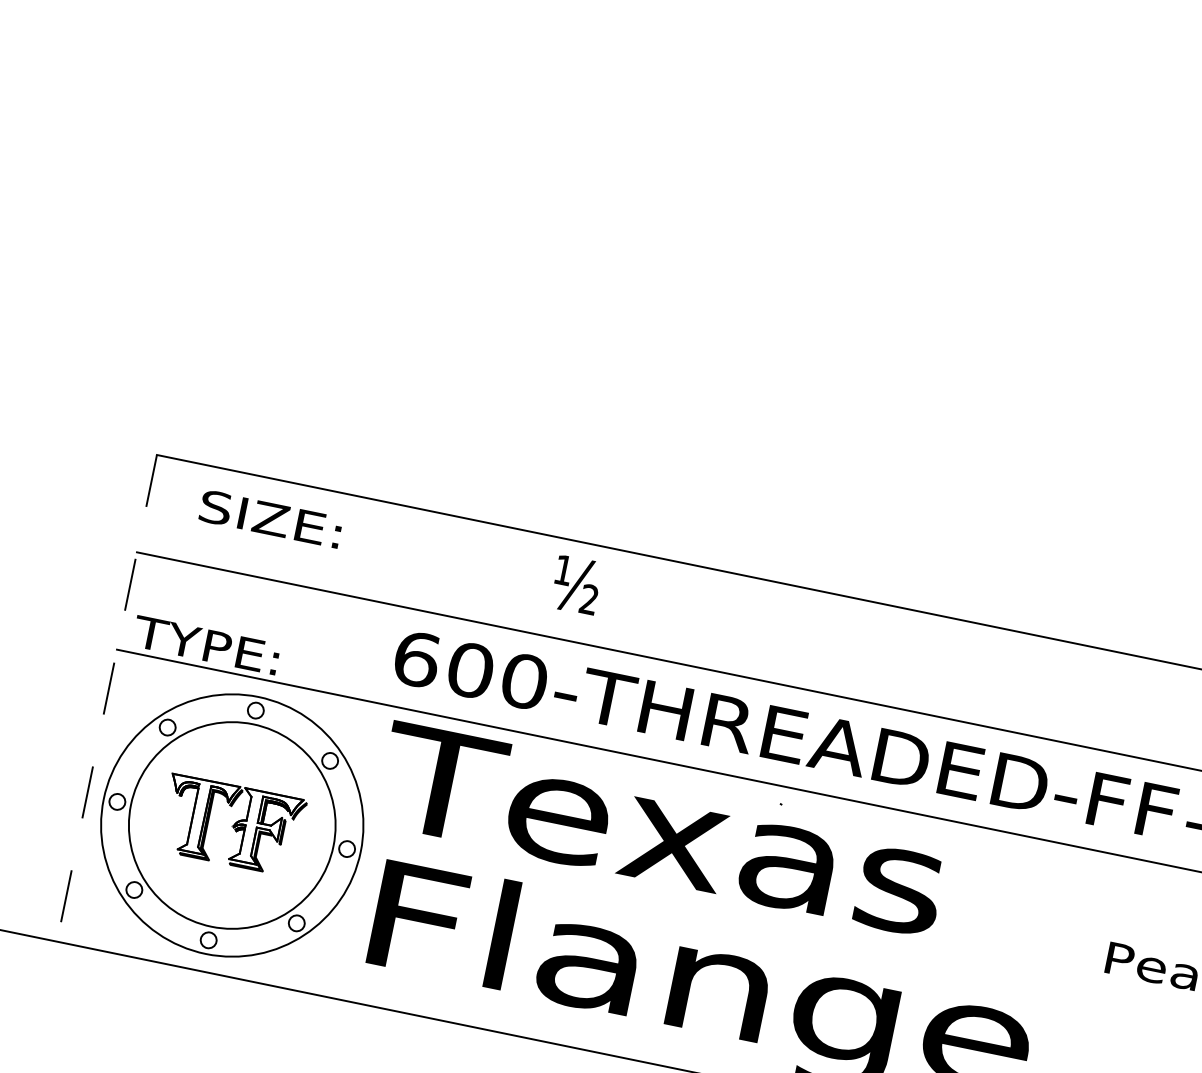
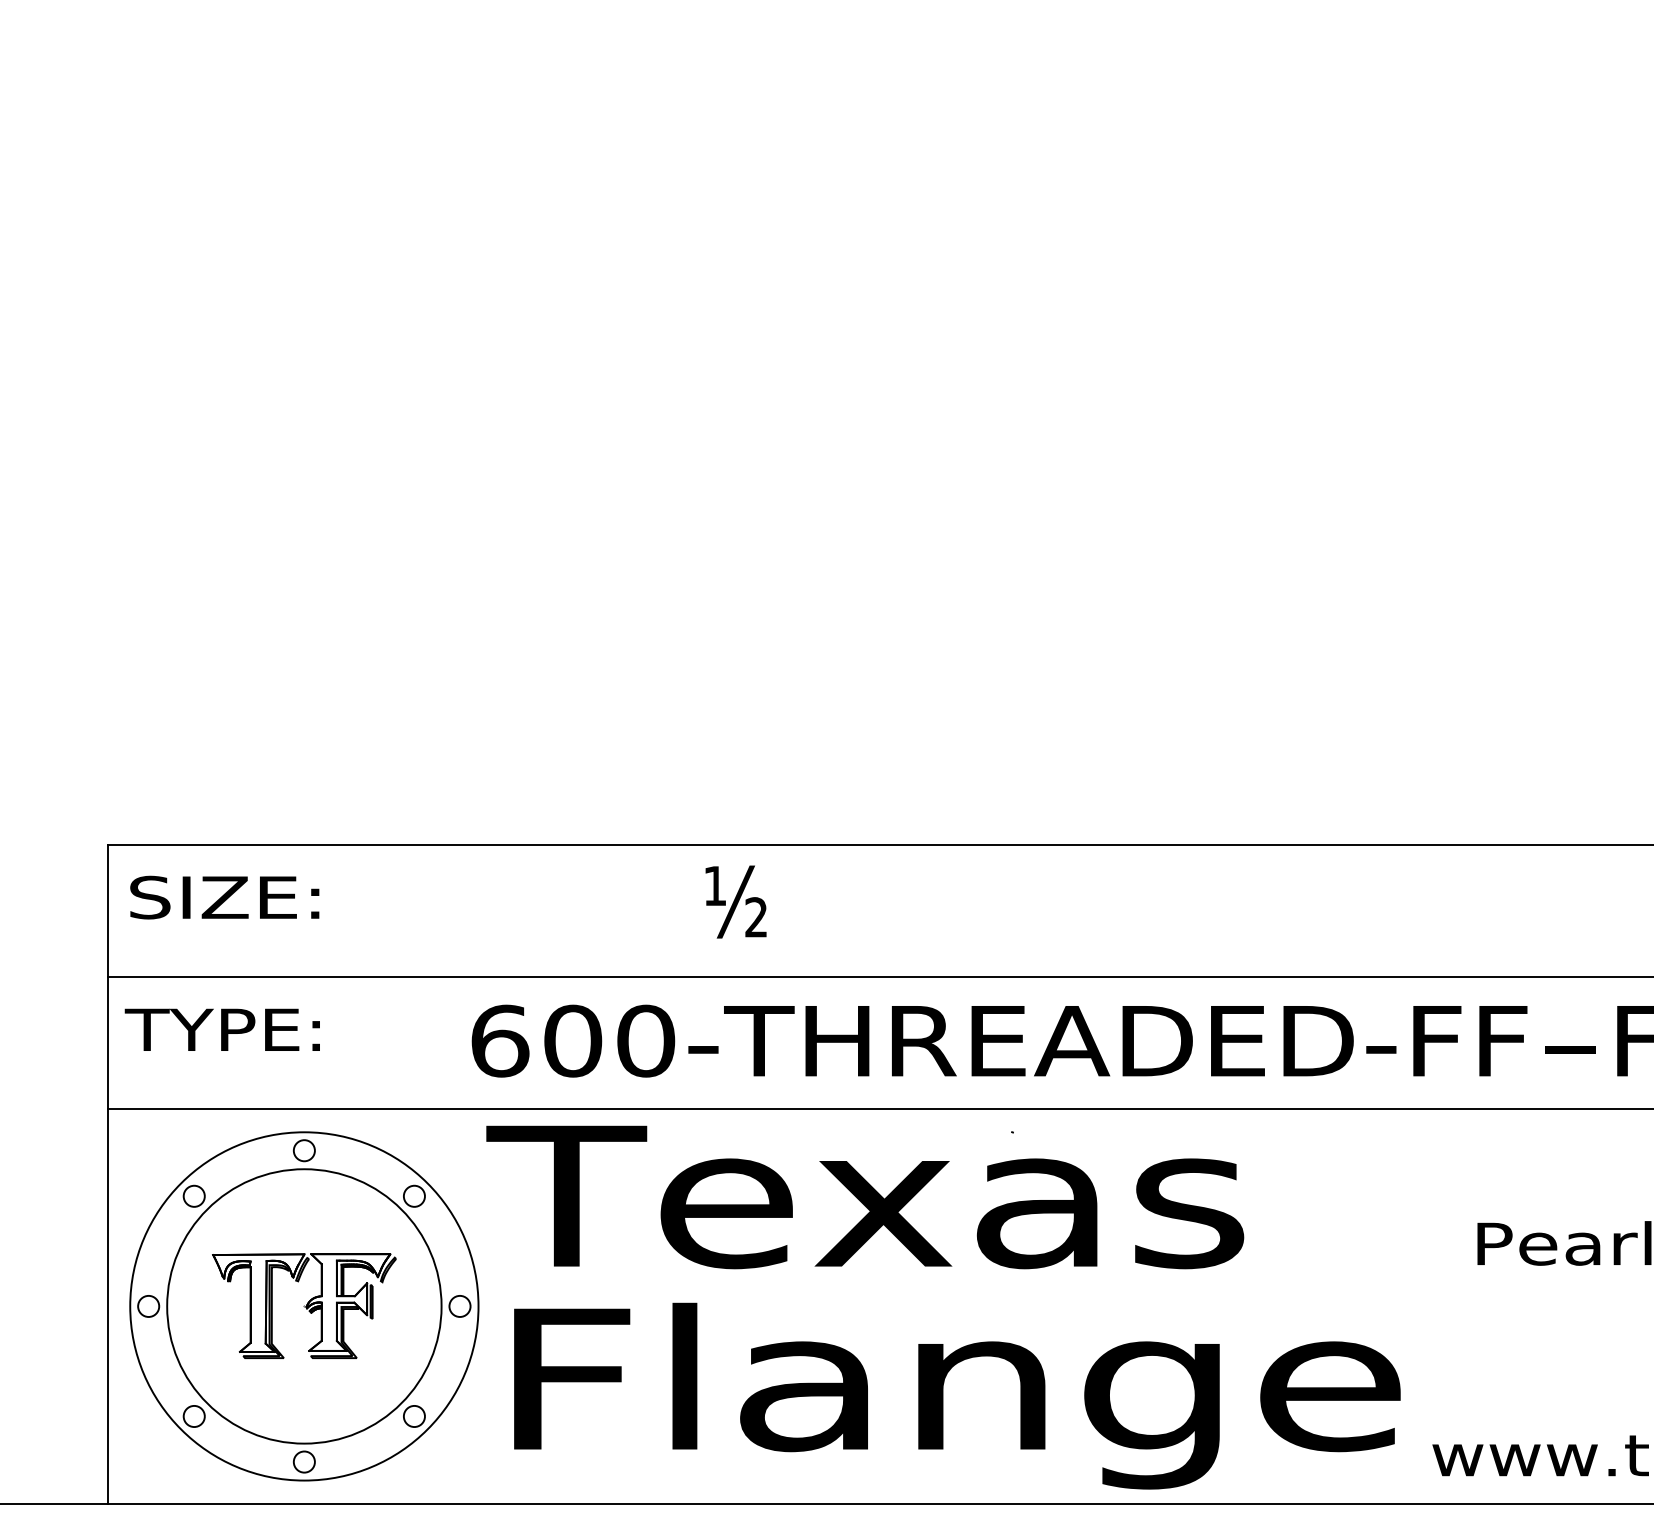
text: (270, 518) -> (224, 897), moved
text: (576, 584) -> (735, 901), moved
text: (205, 644) -> (221, 1029), moved
line: (106, 698) -> (107, 1174), dashed -> solid

